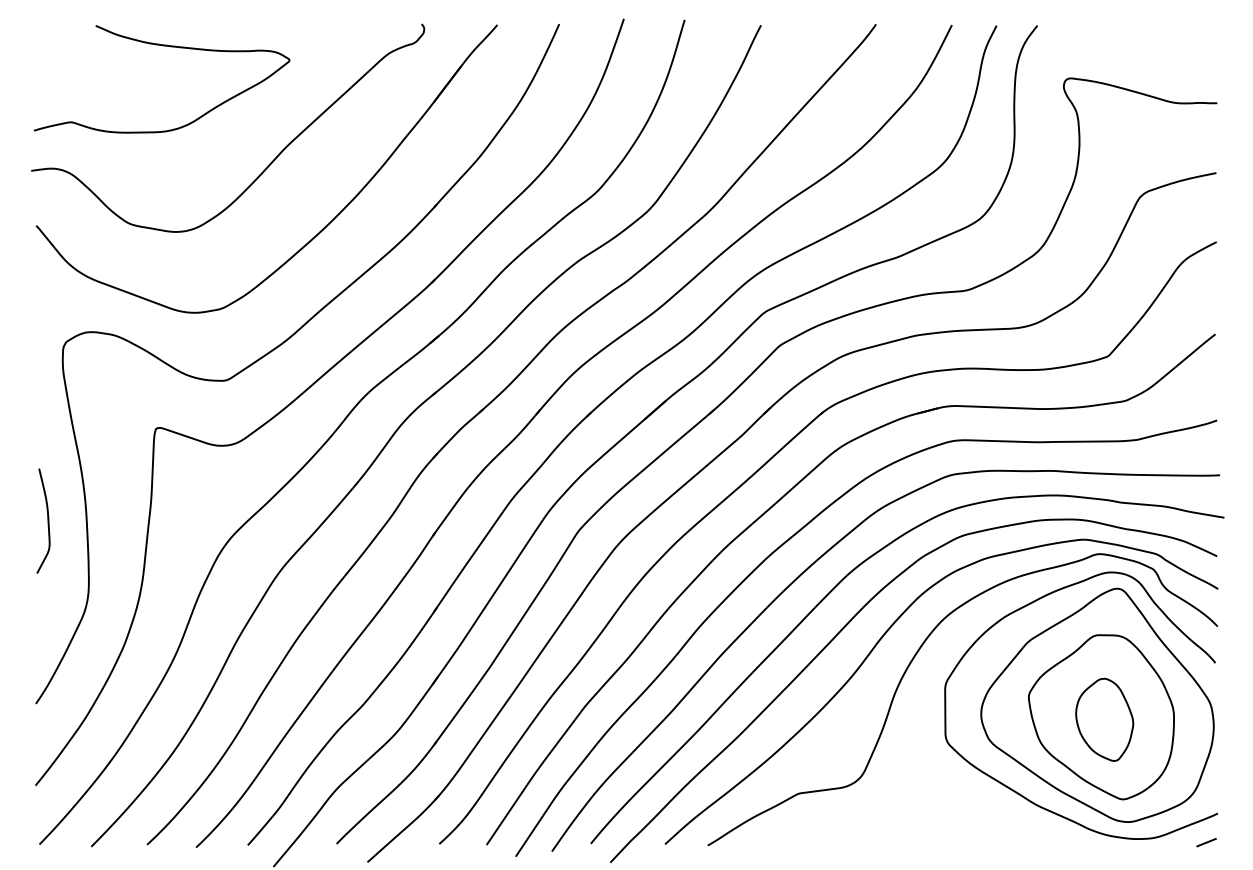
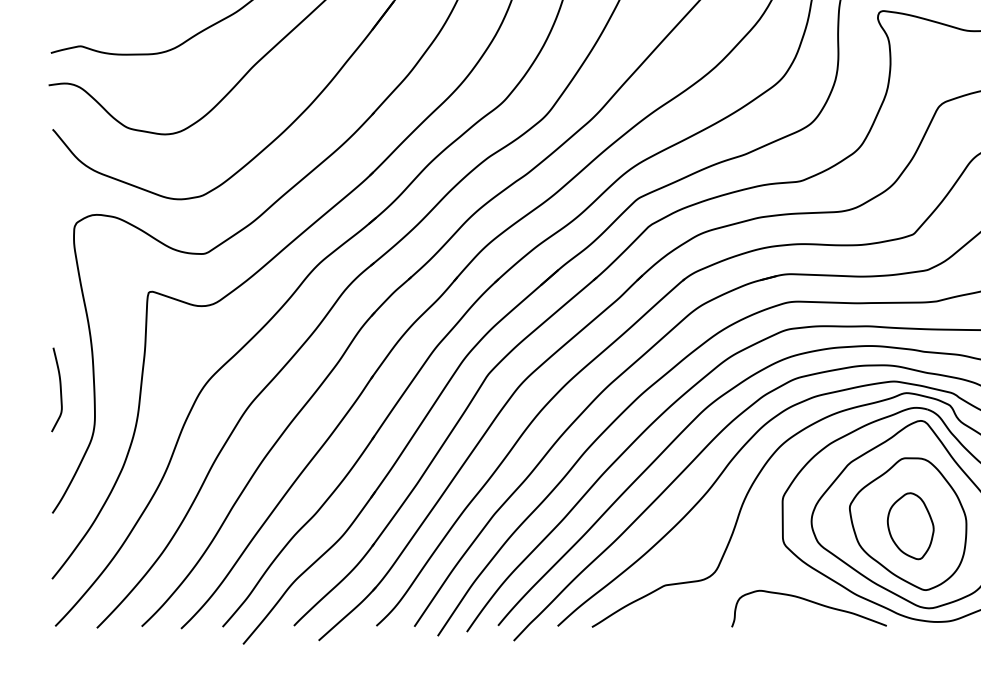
curve: (47, 520) -> (60, 389), moved
curve: (979, 814) -> (810, 602), added

